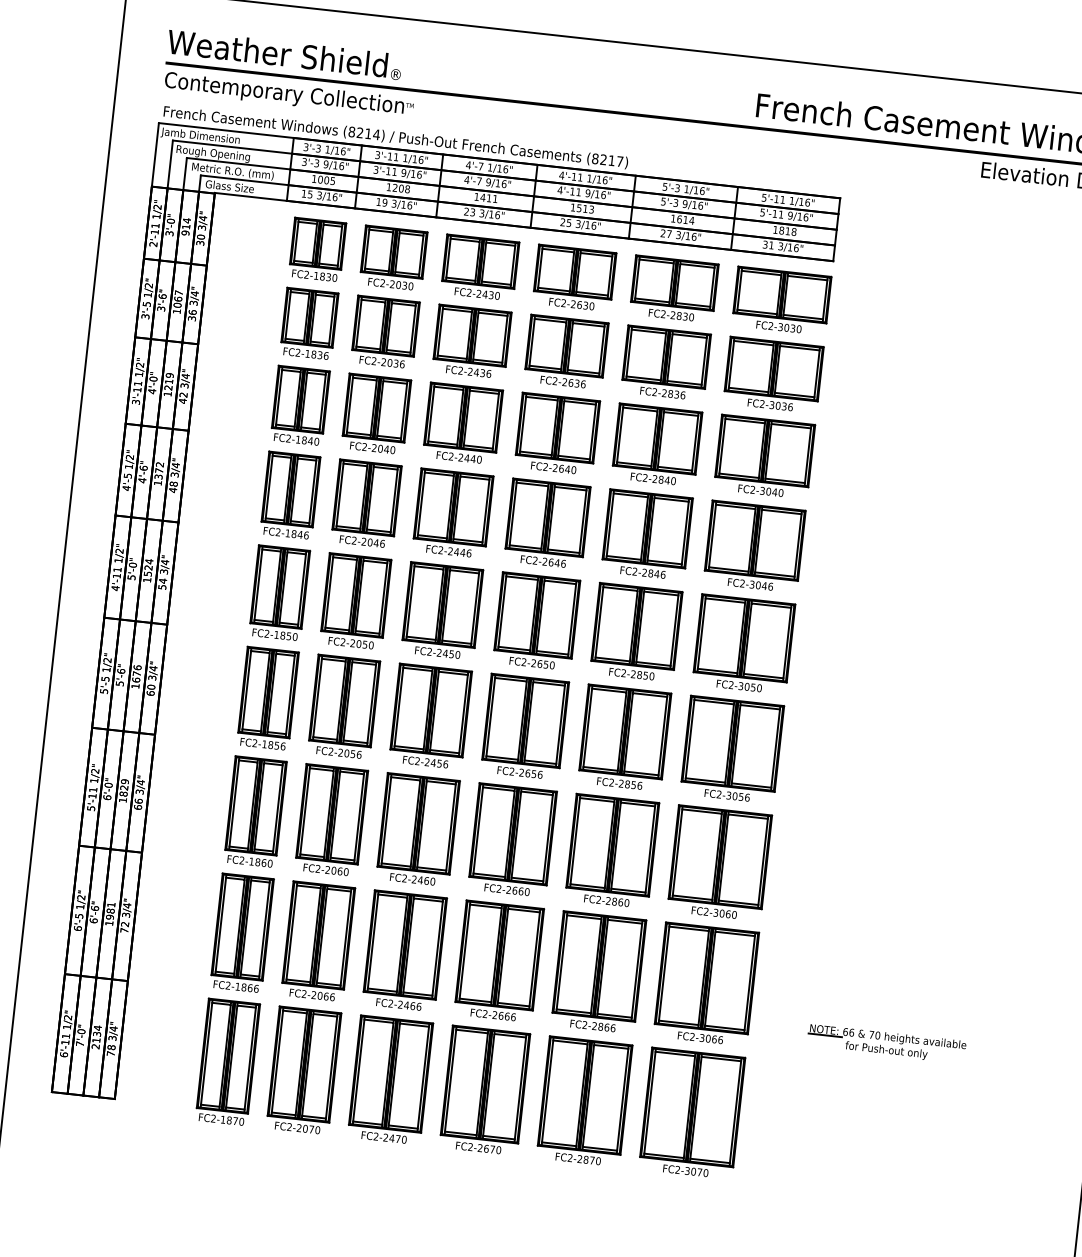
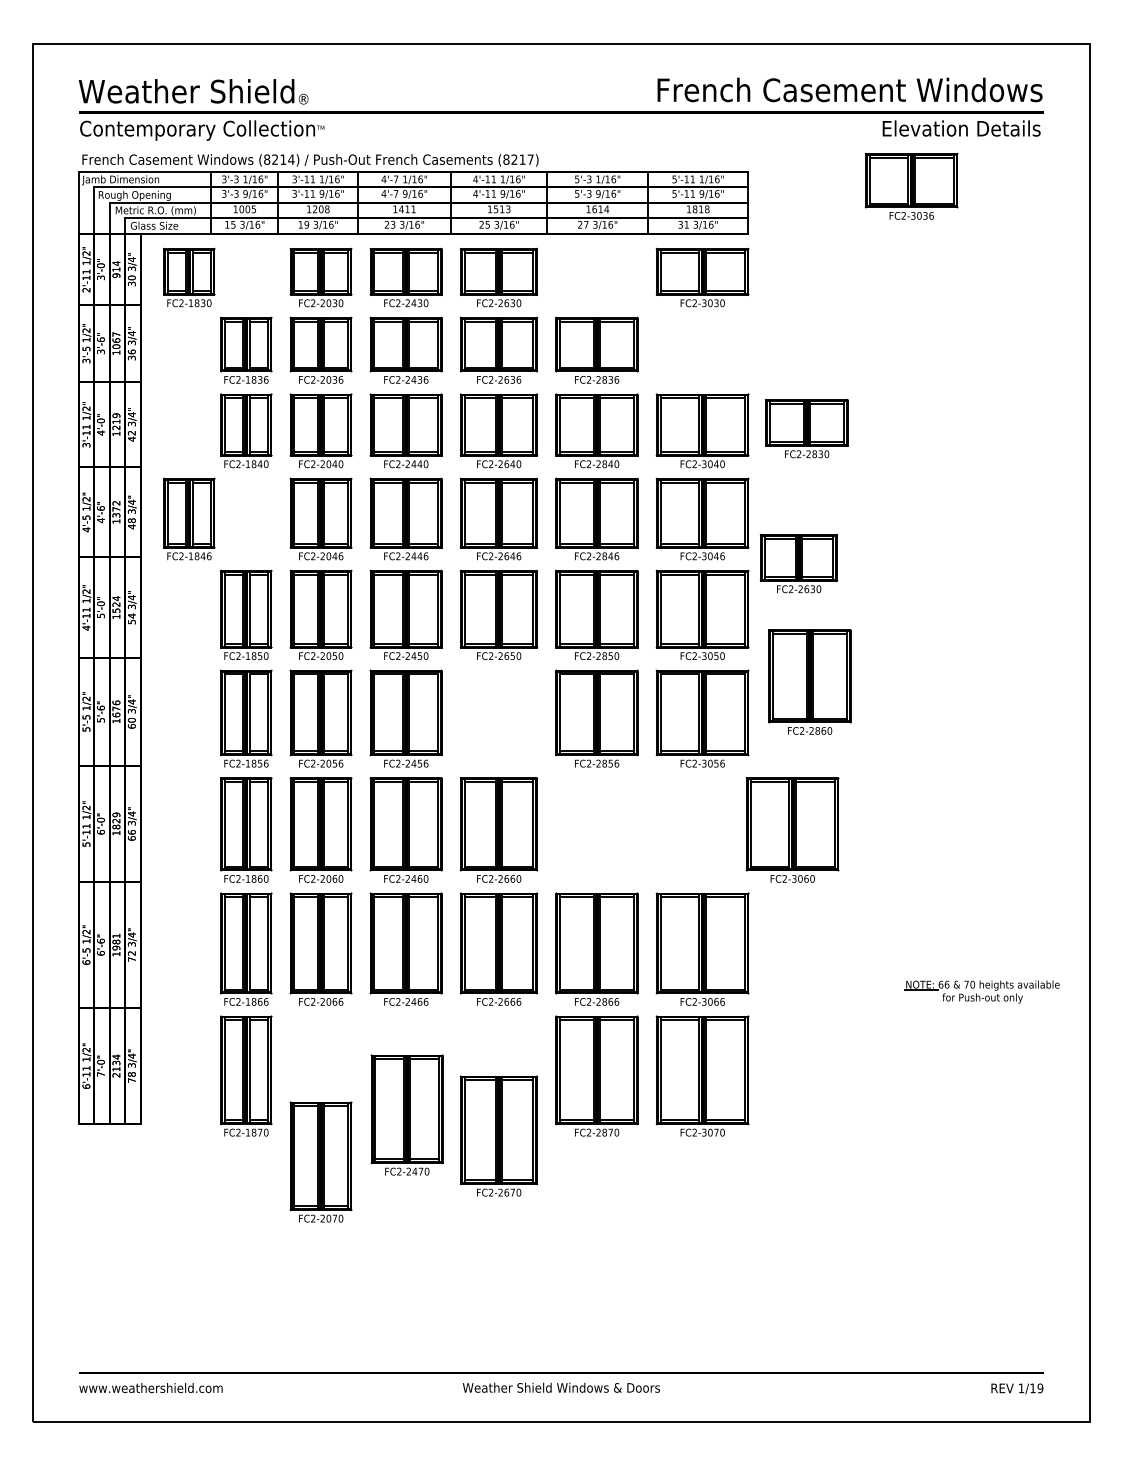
part: (317, 249) -> (189, 277), moved
part: (673, 288) -> (806, 428), moved
part: (773, 374) -> (911, 185), moved
part: (290, 494) -> (189, 518), moved
part: (847, 602) -> (798, 563), added
part: (524, 726) -> (498, 718), removed
part: (611, 850) -> (809, 681), moved
part: (719, 862) -> (792, 829), moved
part: (886, 1043) -> (981, 991), moved
part: (303, 1069) -> (320, 1161), moved
part: (389, 1079) -> (406, 1114), moved
part: (484, 1089) -> (498, 1135), moved

